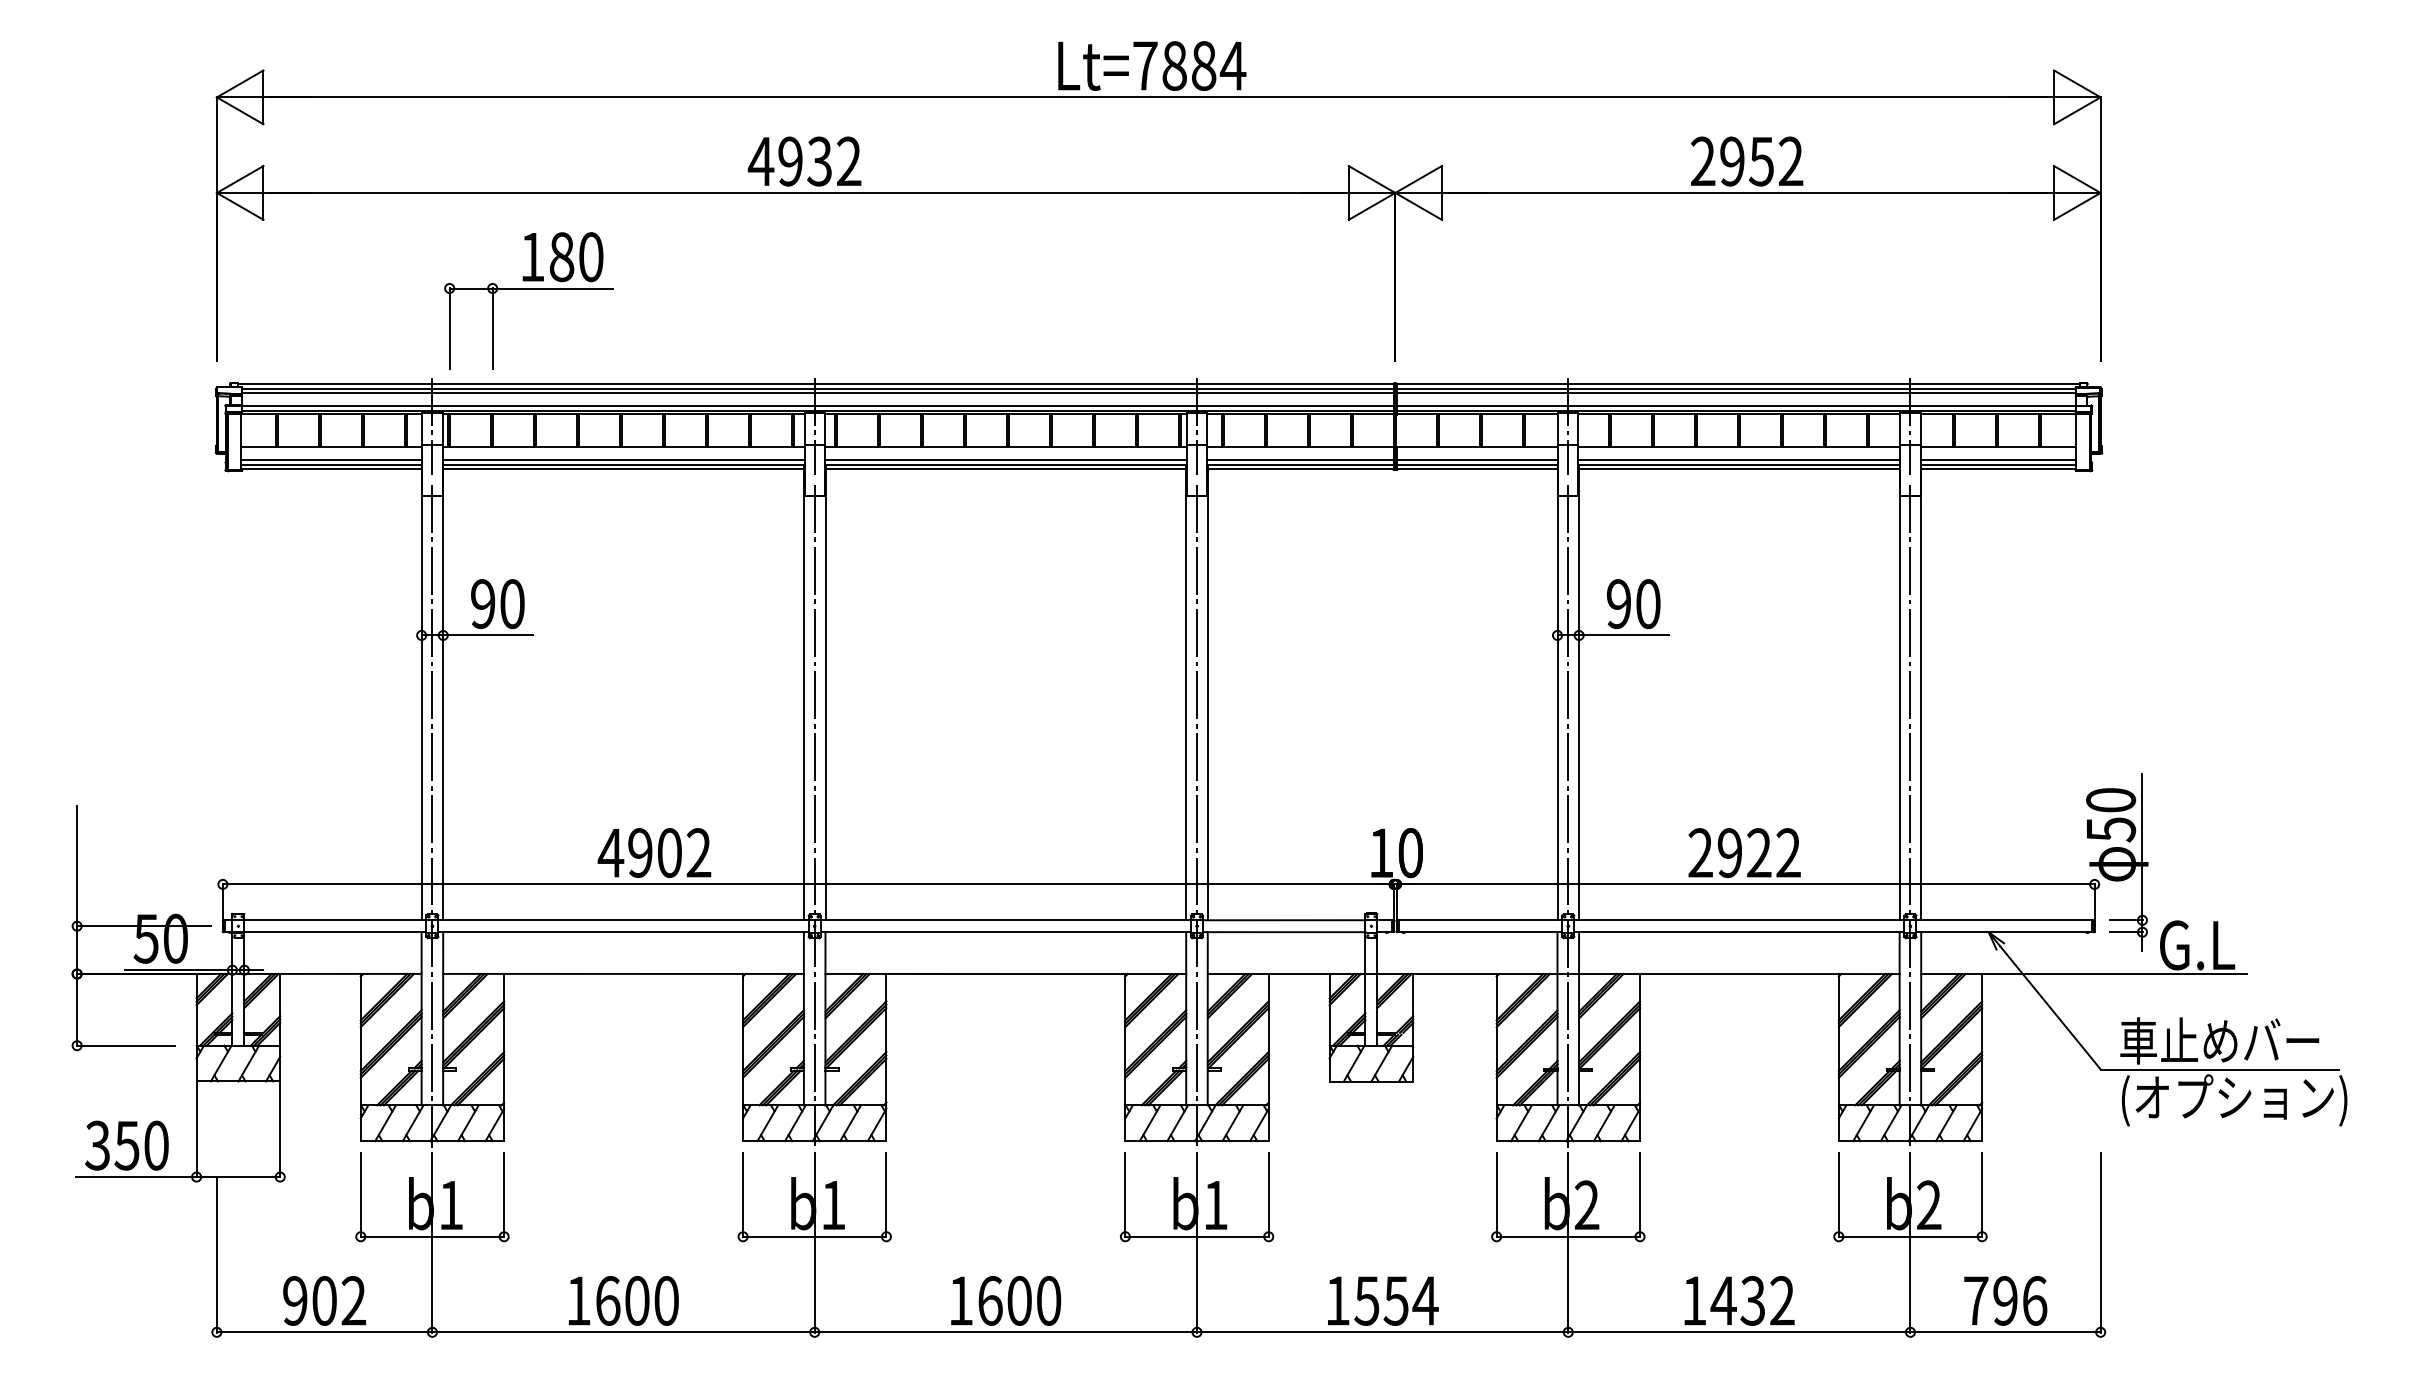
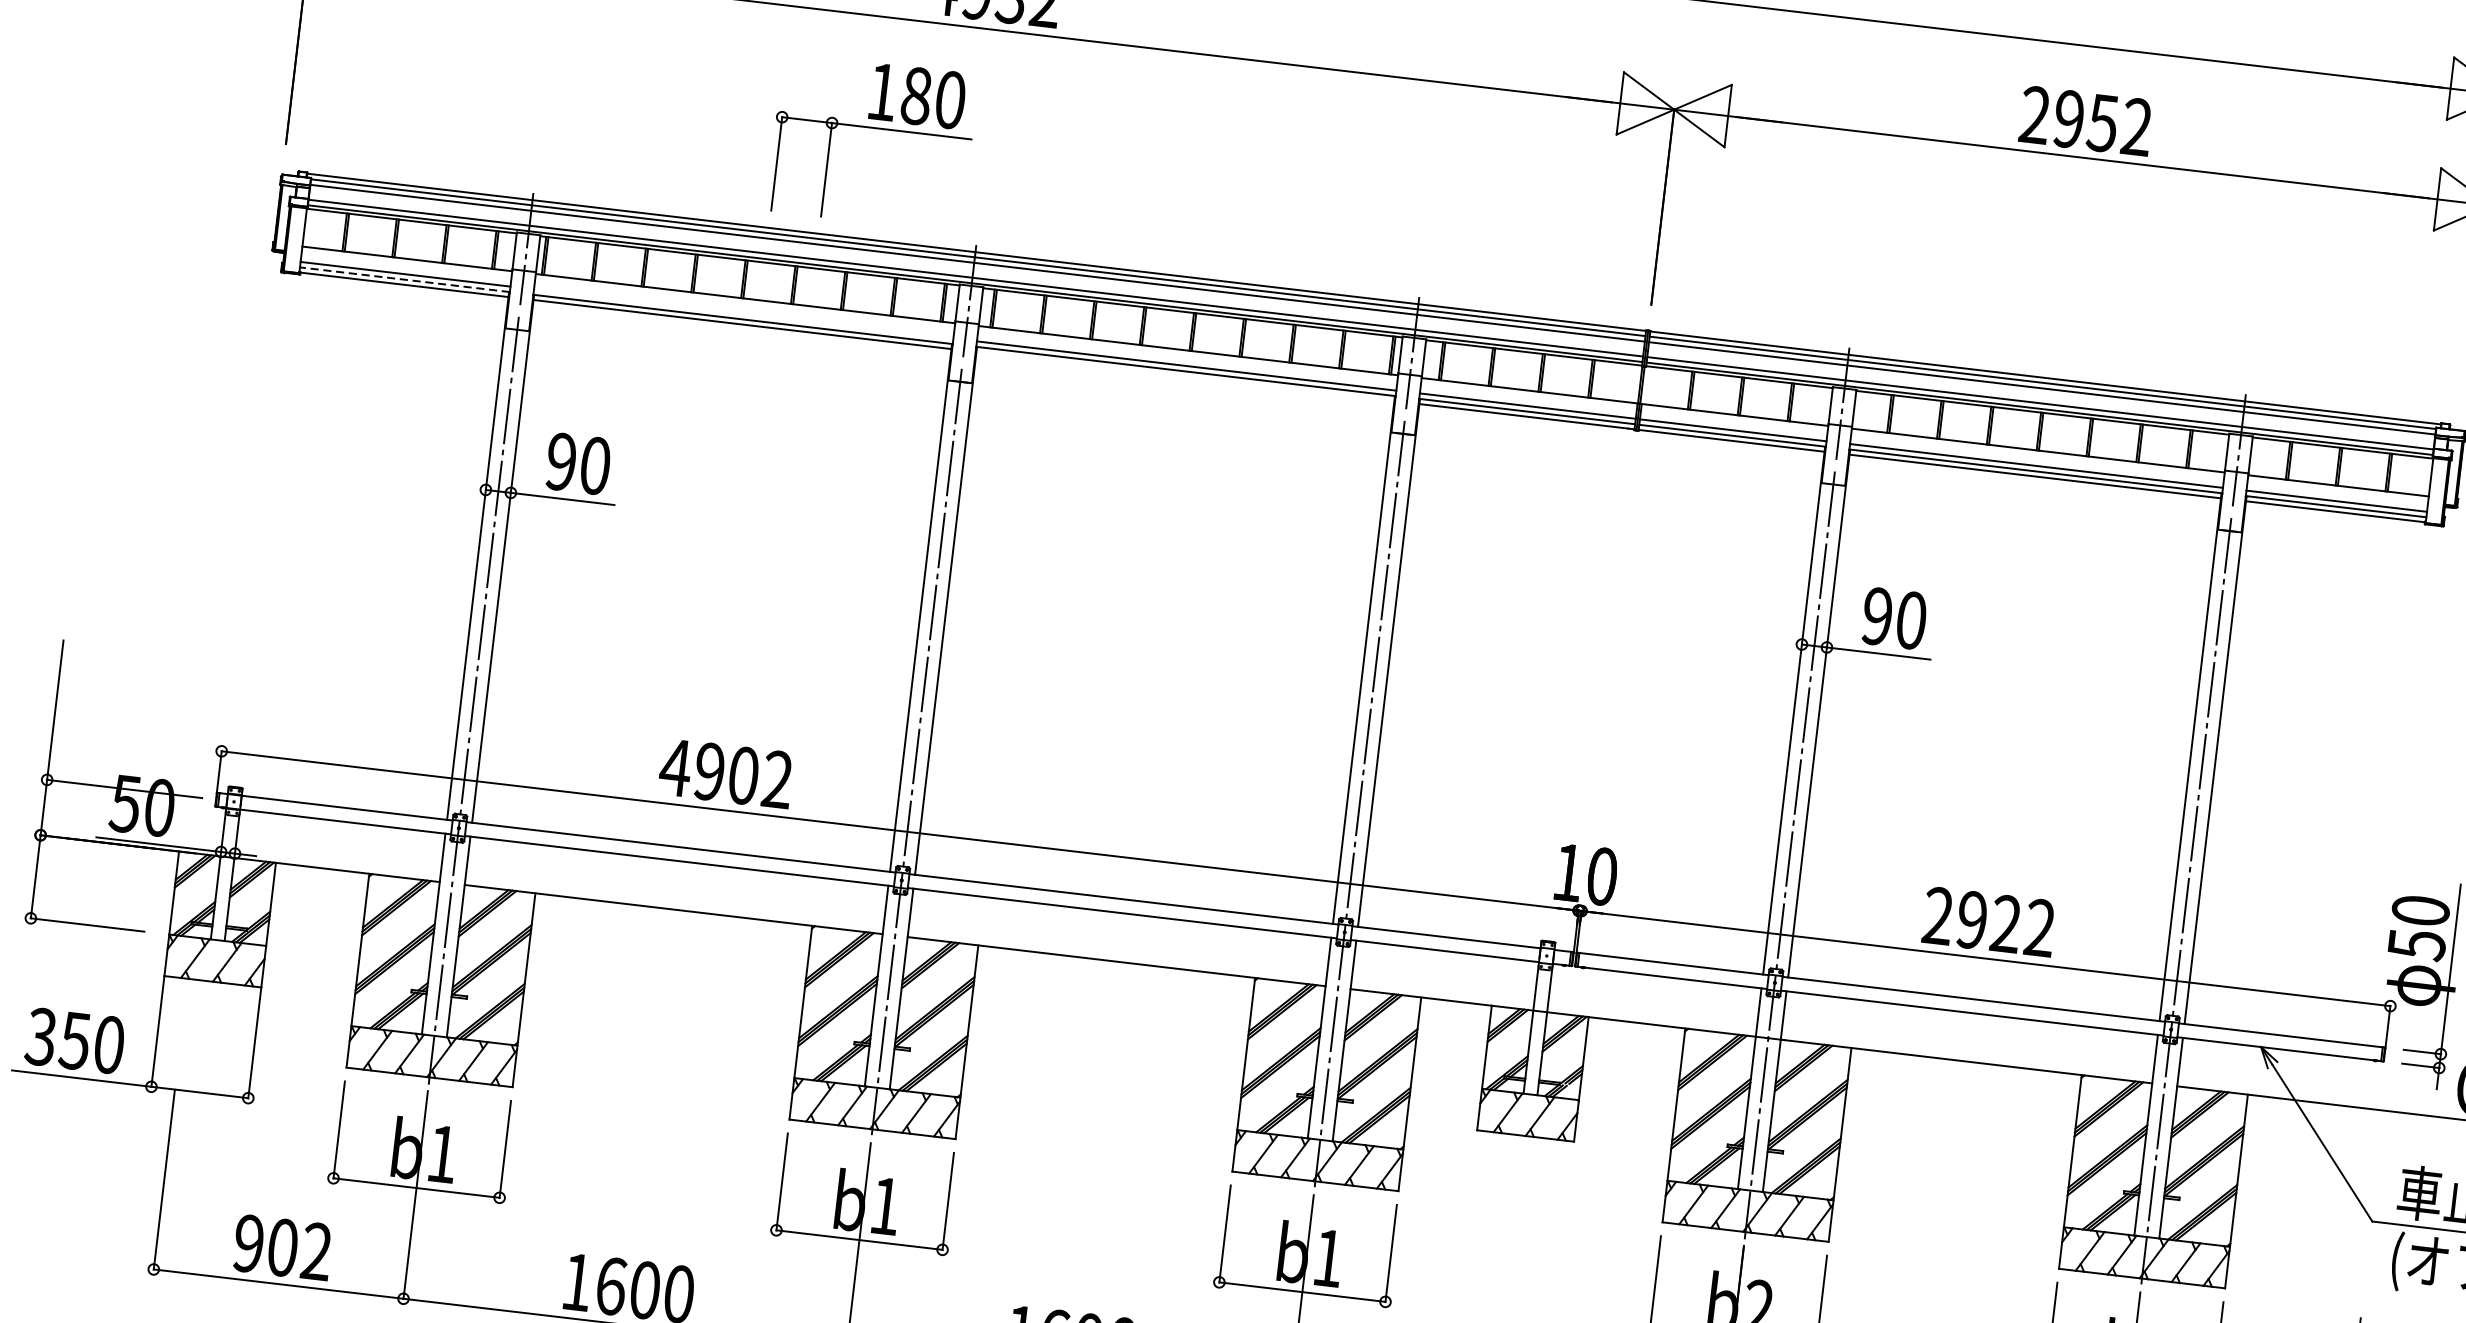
part: (528, 289) -> (873, 129), moved
line: (623, 459) -> (743, 313), removed
line: (331, 464) -> (404, 279), solid -> dashed
line: (1005, 469) -> (1184, 377), removed

